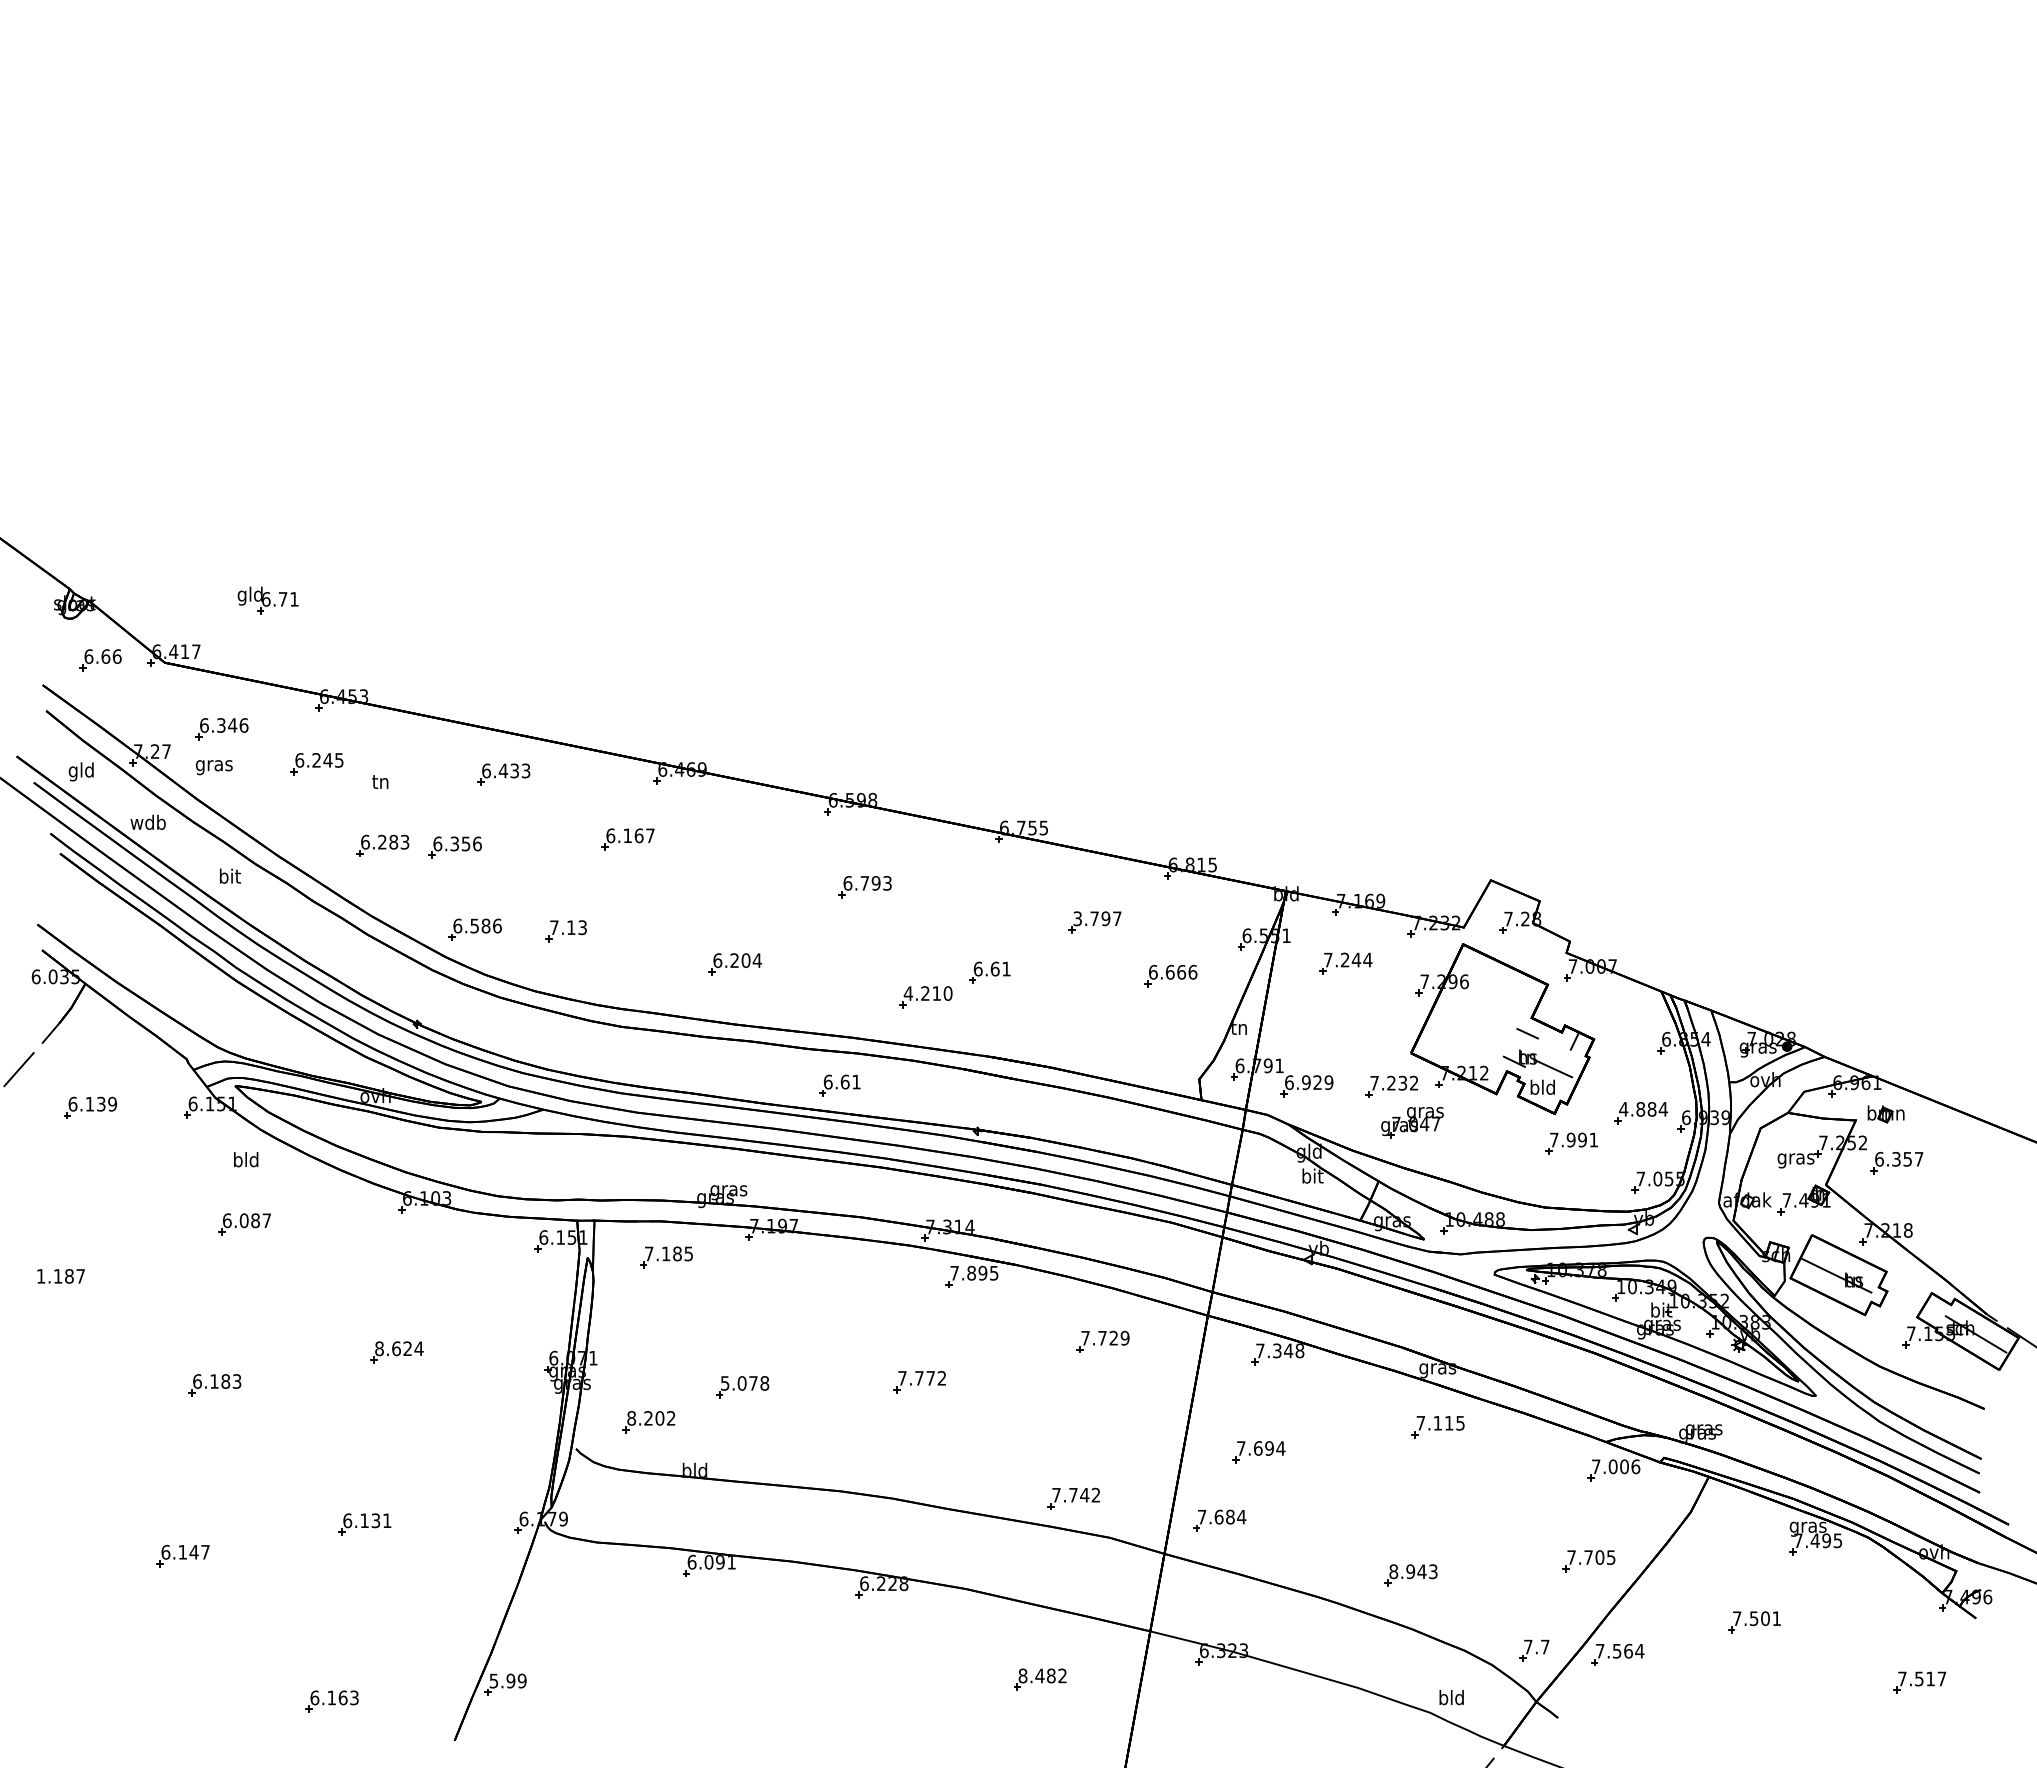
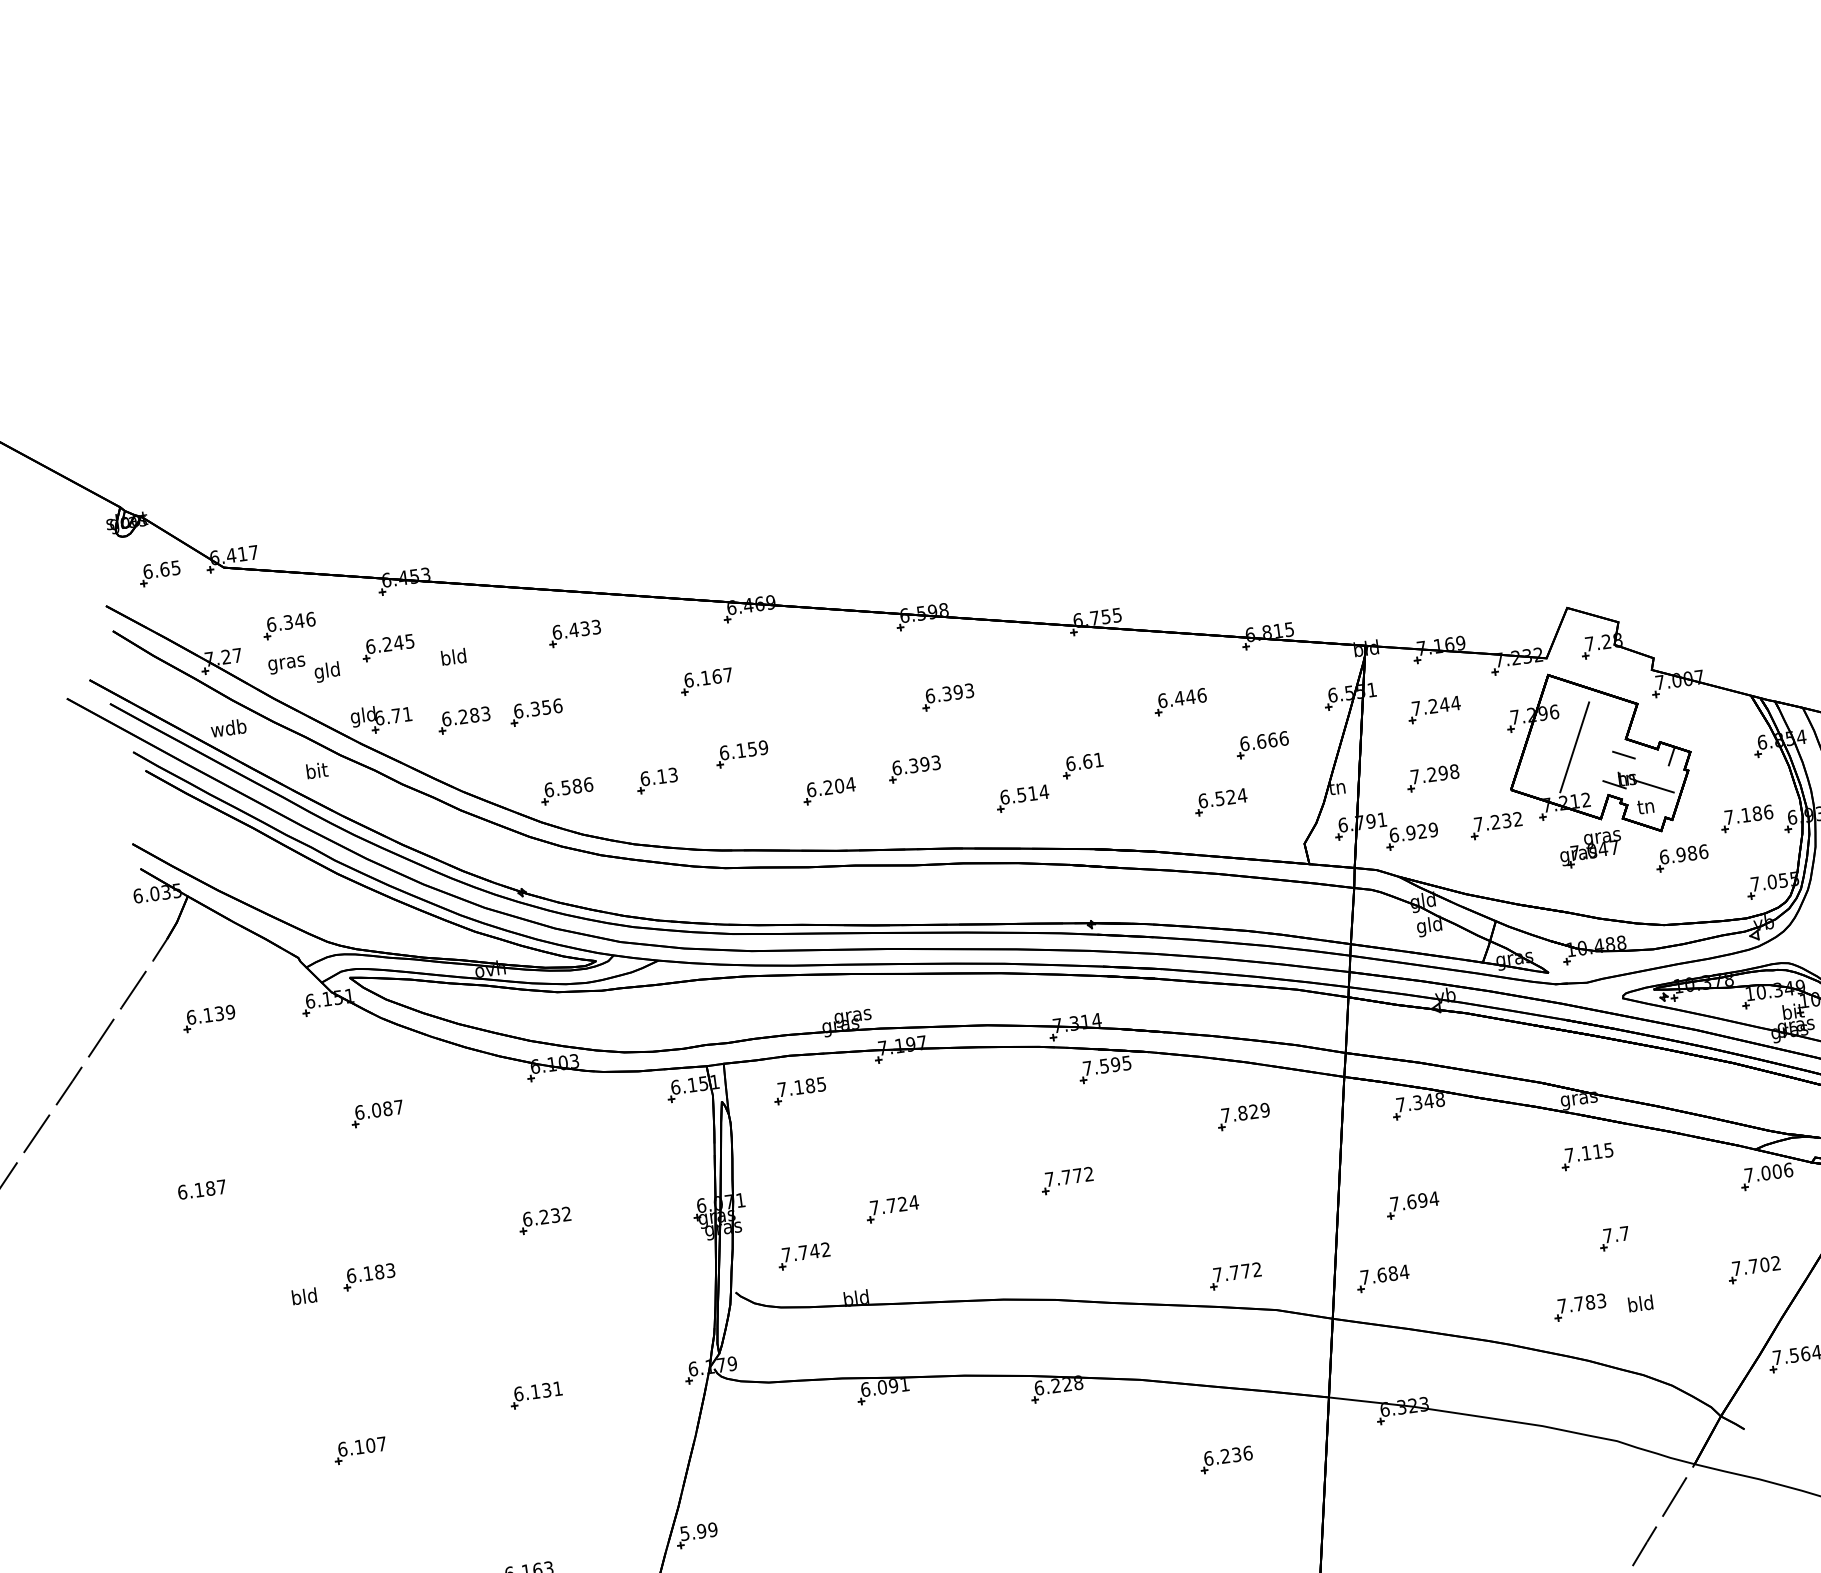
part: (267, 600) -> (381, 718), moved
text: (116, 656) -> (175, 567), 6.66 -> 6.65
text: (80, 771) -> (326, 671), moved
text: (380, 781) -> (453, 656), tn -> bld
text: (864, 883) -> (946, 693), 6.793 -> 6.393
part: (653, 916) -> (741, 754), added
text: (1097, 918) -> (1182, 697), 3.797 -> 6.446
text: (554, 927) -> (645, 778), 7.13 -> 6.13
part: (822, 953) -> (914, 768), added
text: (927, 993) -> (1023, 794), 4.210 -> 6.514
line: (1479, 1019) -> (1574, 747), added
part: (1121, 1027) -> (1220, 802), added
part: (1334, 1031) -> (1432, 778), added
part: (839, 1085) -> (948, 897), removed
text: (1542, 1086) -> (1645, 805), bld -> tn
text: (1643, 1109) -> (1748, 814), 4.884 -> 7.186
part: (1412, 1122) -> (1590, 849), moved
text: (1574, 1139) -> (1684, 853), 7.991 -> 6.986
text: (246, 1159) -> (304, 1296), moved
text: (1311, 1177) -> (1428, 926), bit -> gld
text: (971, 1272) -> (1104, 1065), 7.895 -> 7.595
text: (40, 1276) -> (181, 1192), 1.187 -> 6.187
text: (1102, 1337) -> (1242, 1112), 7.729 -> 7.829
text: (399, 1348) -> (547, 1216), 8.624 -> 6.232
text: (745, 1383) -> (894, 1205), 5.078 -> 7.724
text: (645, 1418) -> (800, 1253), 8.202 -> 7.742
text: (1084, 1495) -> (1245, 1271), 7.742 -> 7.772
text: (193, 1551) -> (369, 1444), 6.147 -> 6.107
text: (1611, 1557) -> (1776, 1263), 7.705 -> 7.702
text: (1407, 1571) -> (1575, 1304), 8.943 -> 7.783
part: (1534, 1650) -> (1614, 1238), moved
text: (1042, 1675) -> (1227, 1455), 8.482 -> 6.236
text: (1451, 1697) -> (1640, 1303), moved

